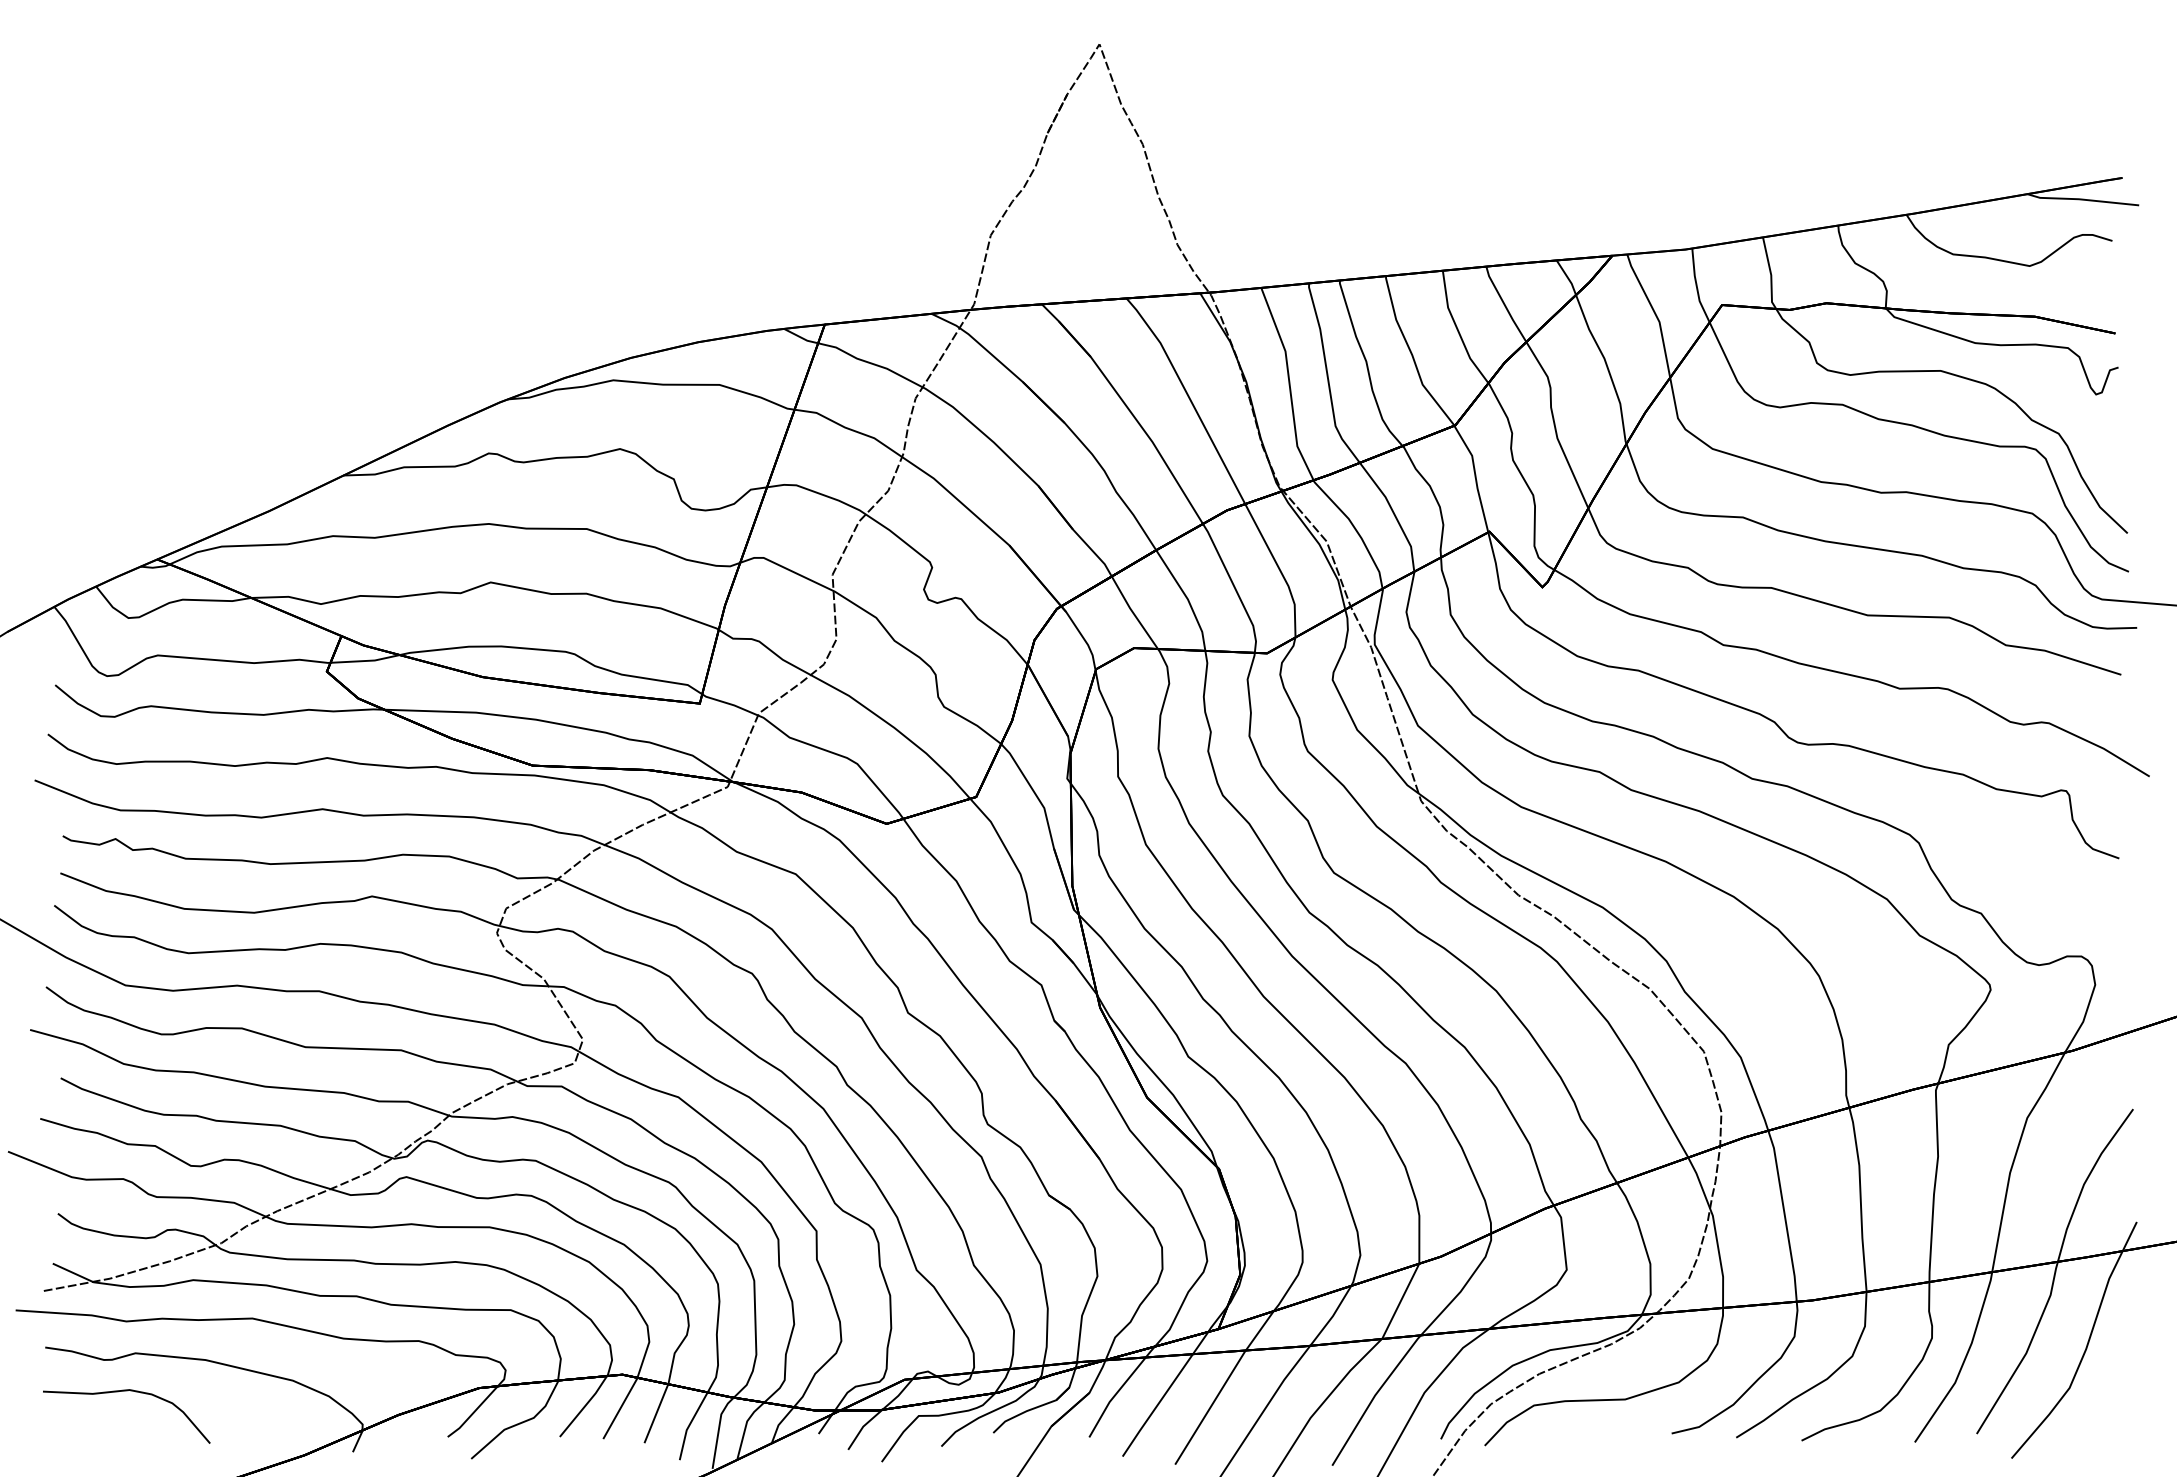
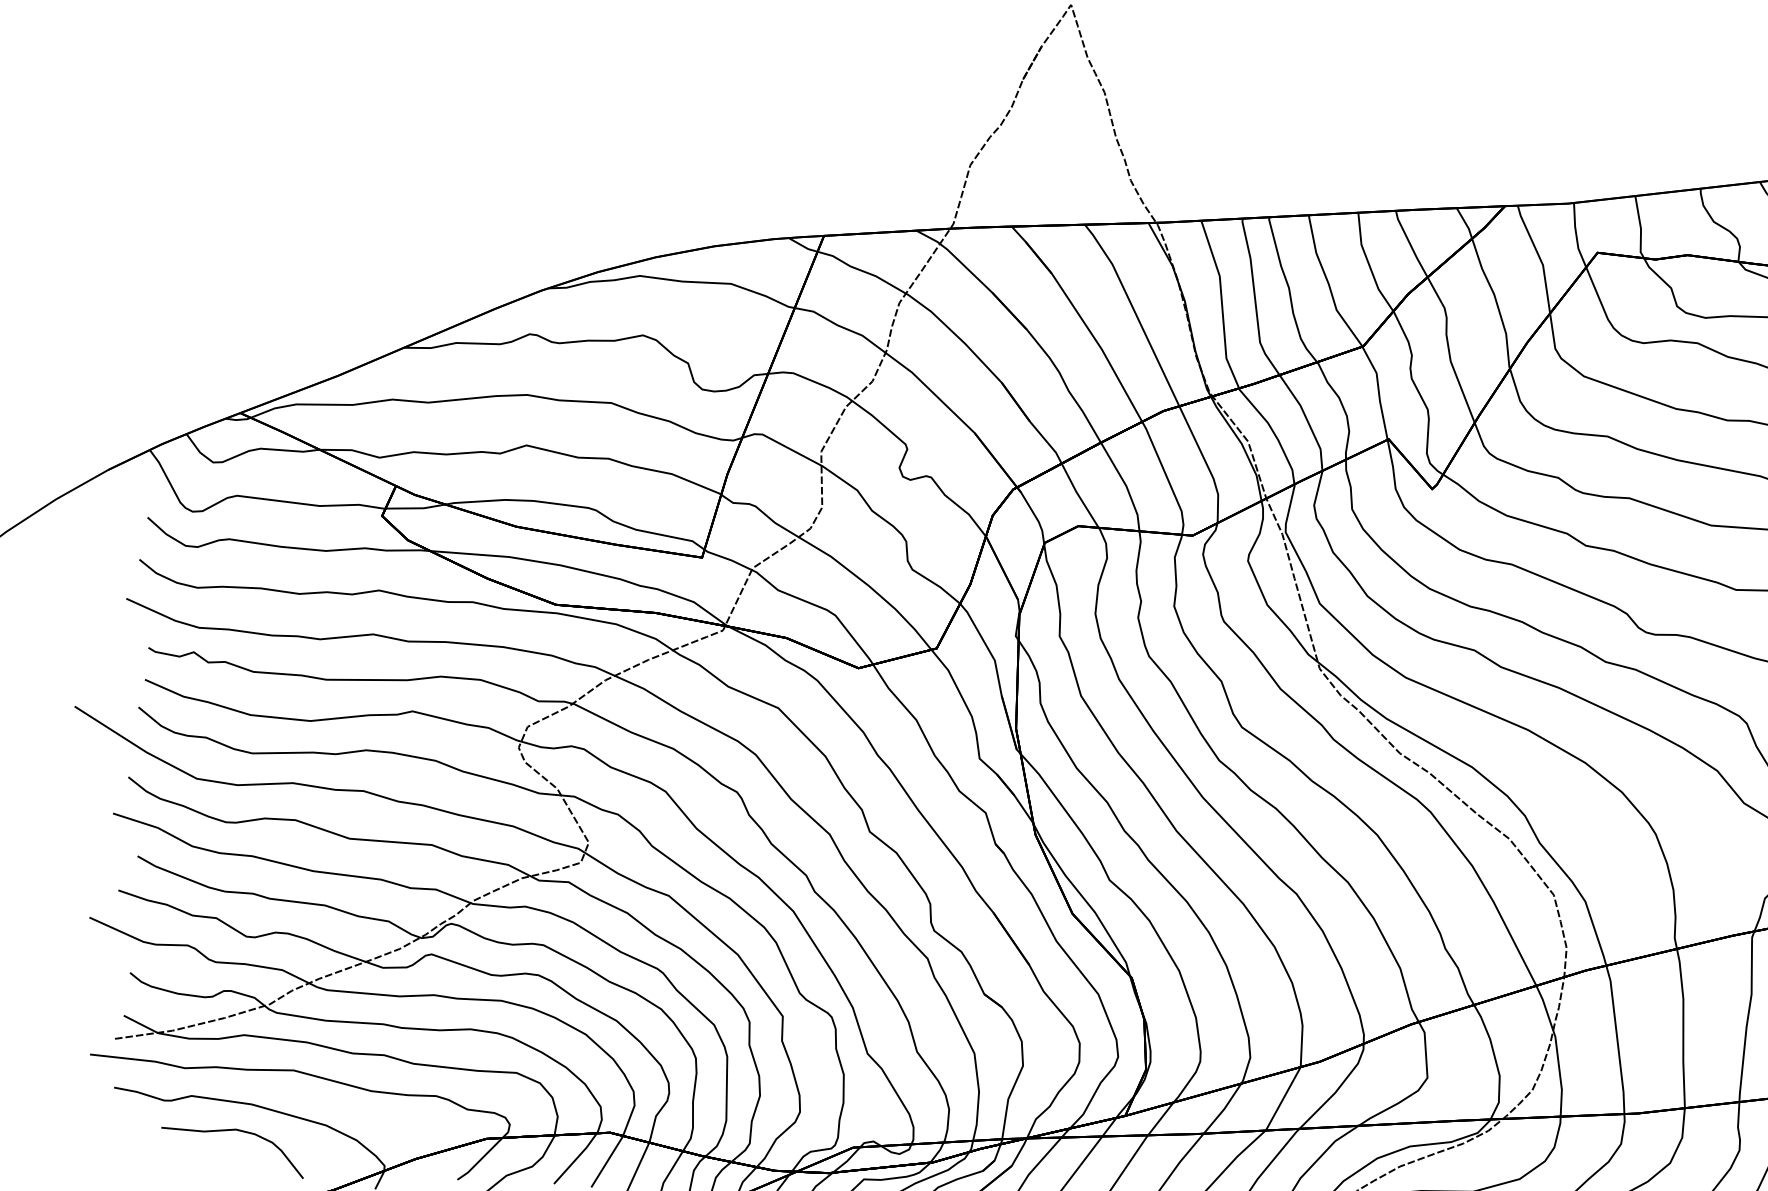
curve: (126, 1391) -> (233, 1130), moved

